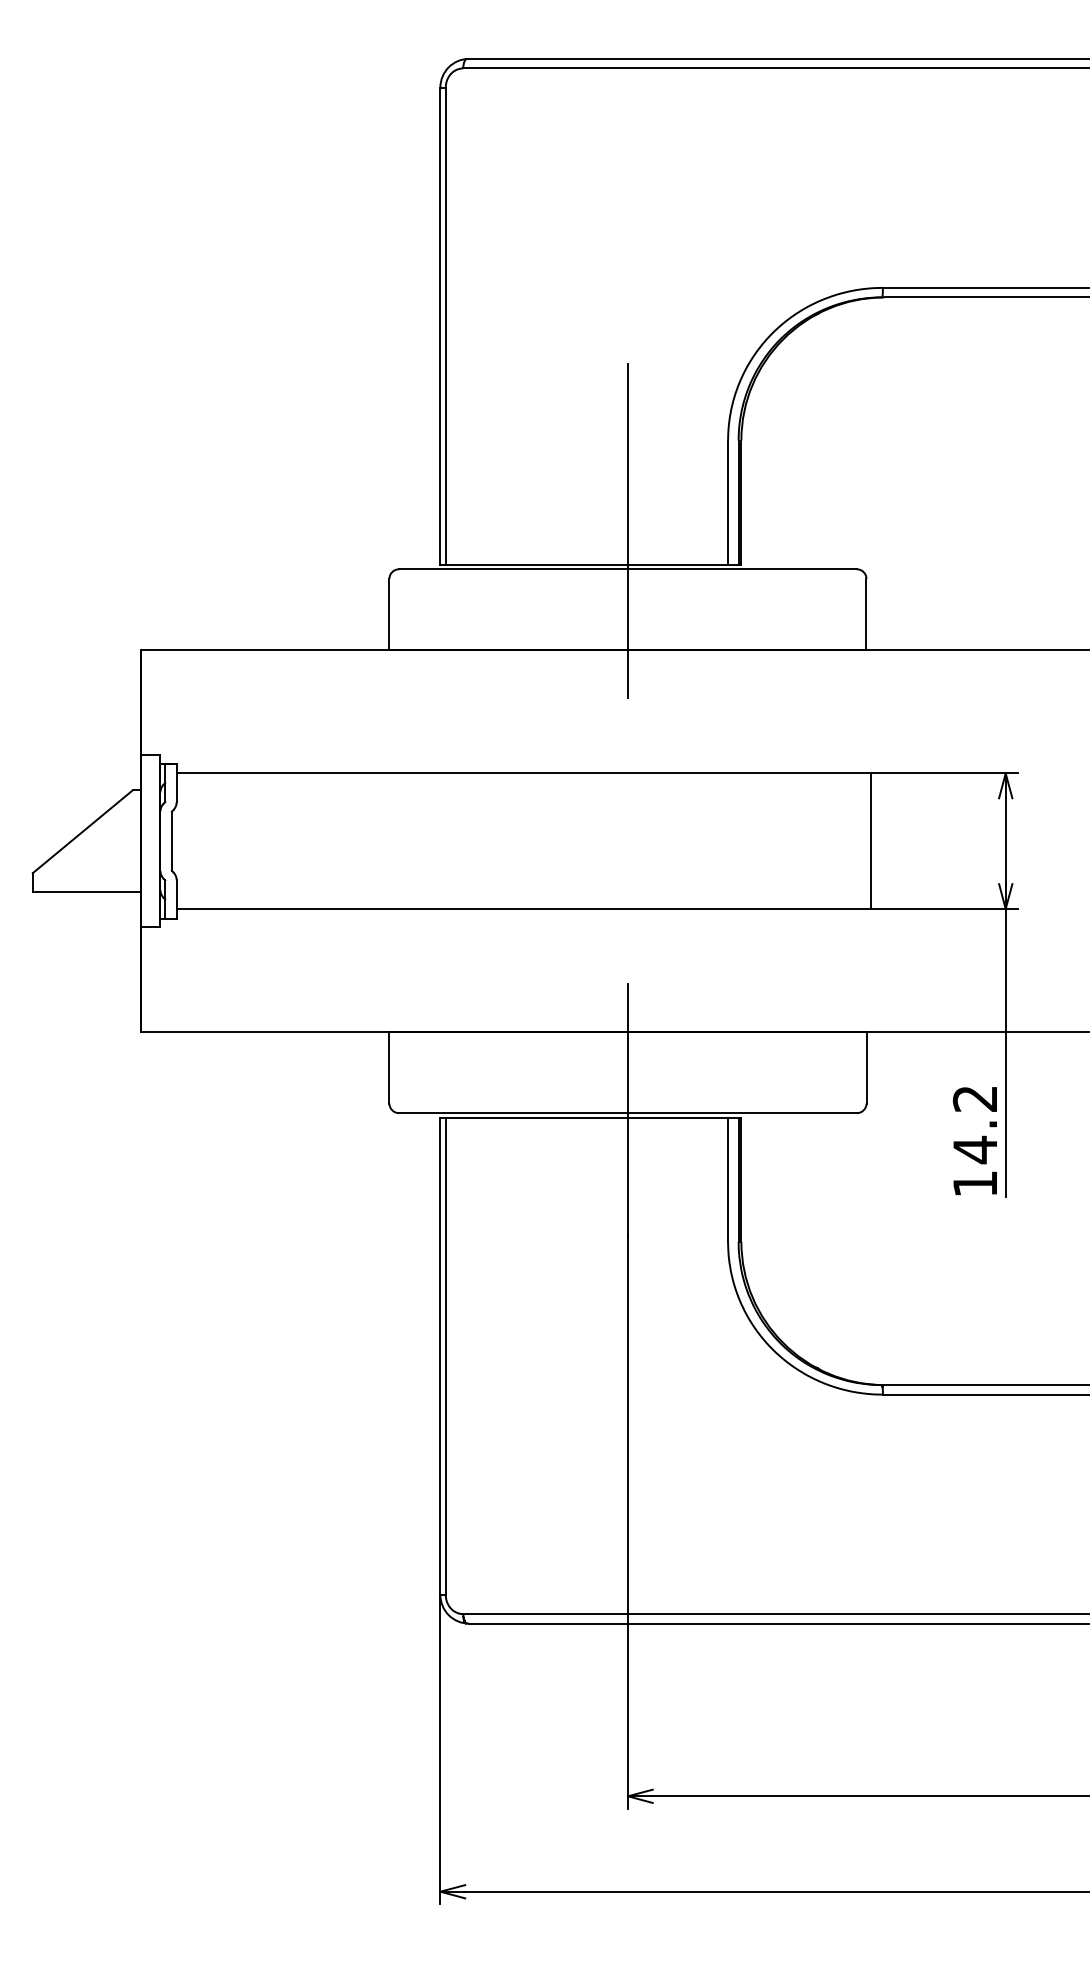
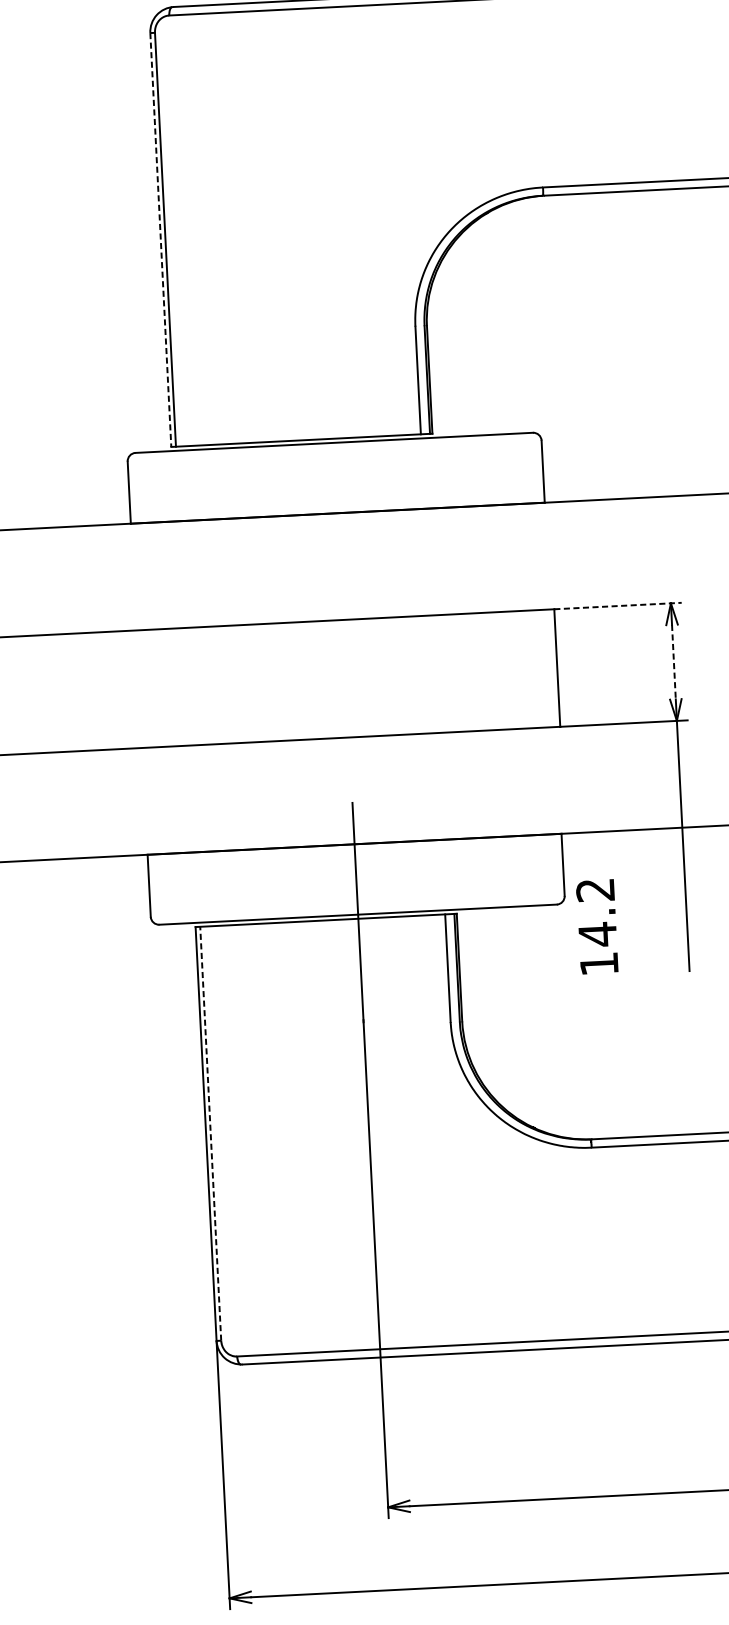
line: (440, 326) -> (160, 240), solid -> dashed
line: (627, 531) -> (332, 410), removed
line: (945, 773) -> (618, 606), solid -> dashed
line: (1005, 841) -> (673, 662), solid -> dashed
text: (974, 1141) -> (596, 927), moved
line: (445, 1356) -> (210, 1133), solid -> dashed

